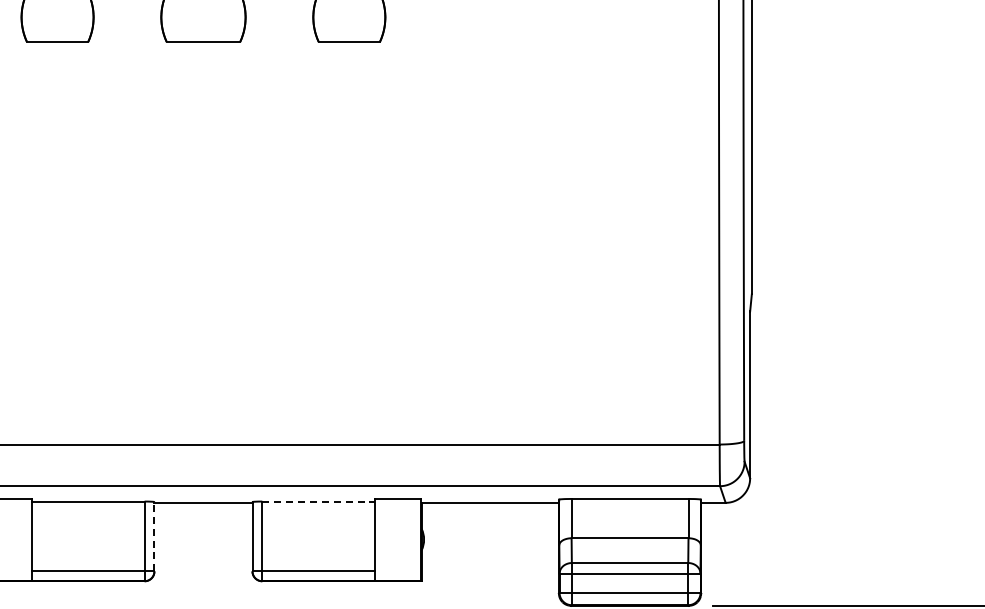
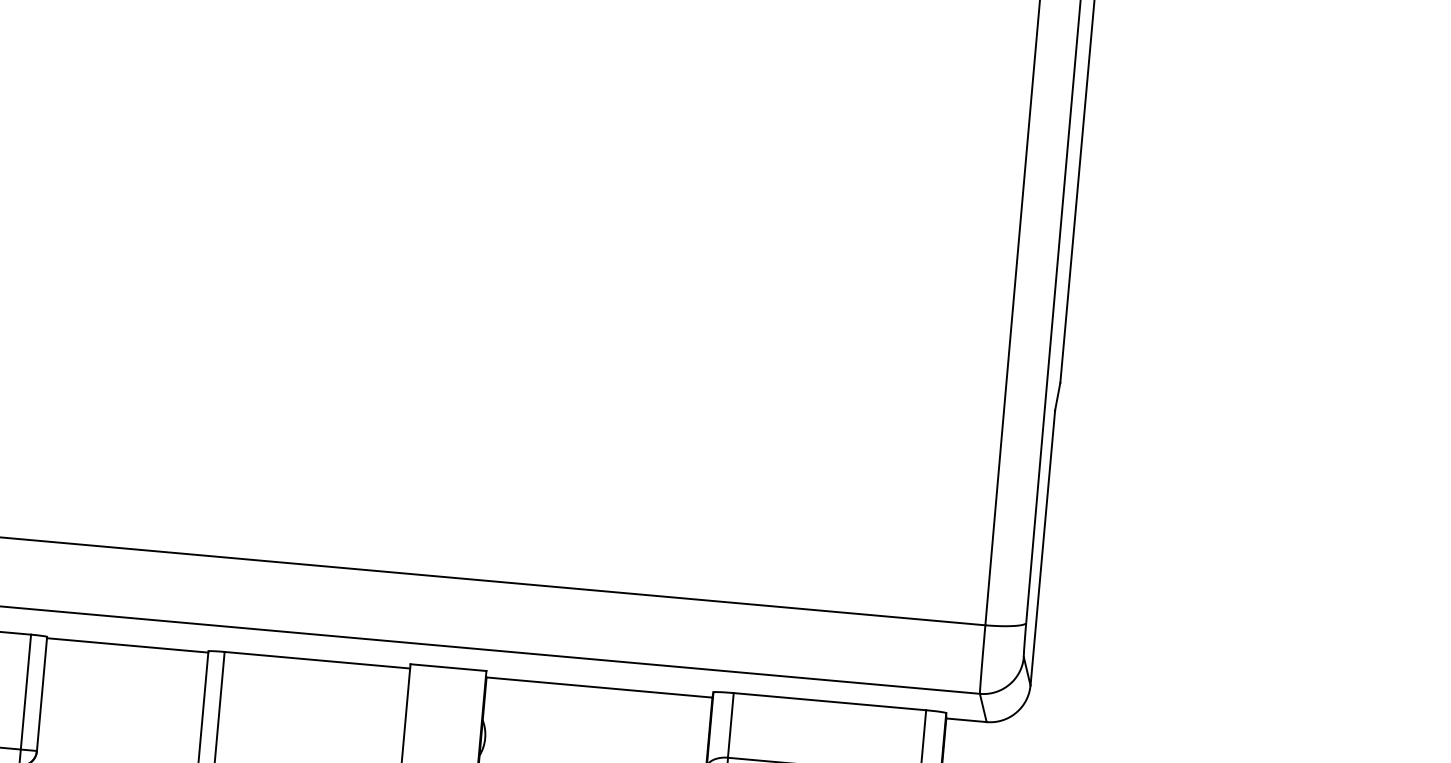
line: (319, 501) -> (318, 660), dashed -> solid
line: (154, 536) -> (42, 693), dashed -> solid

